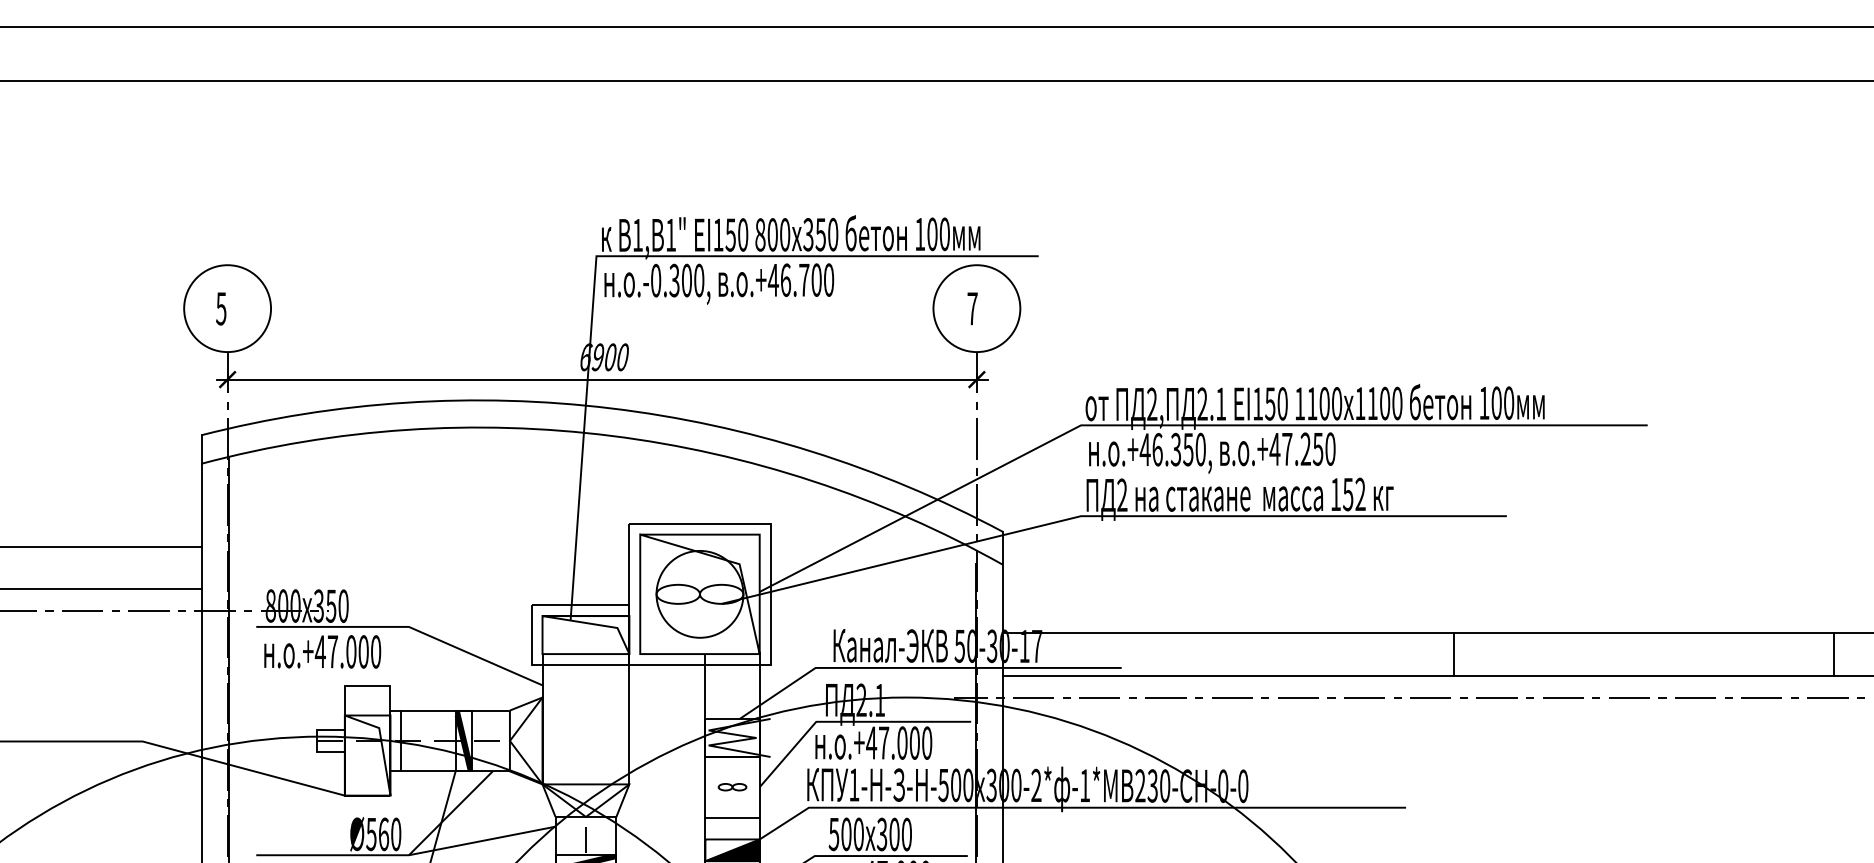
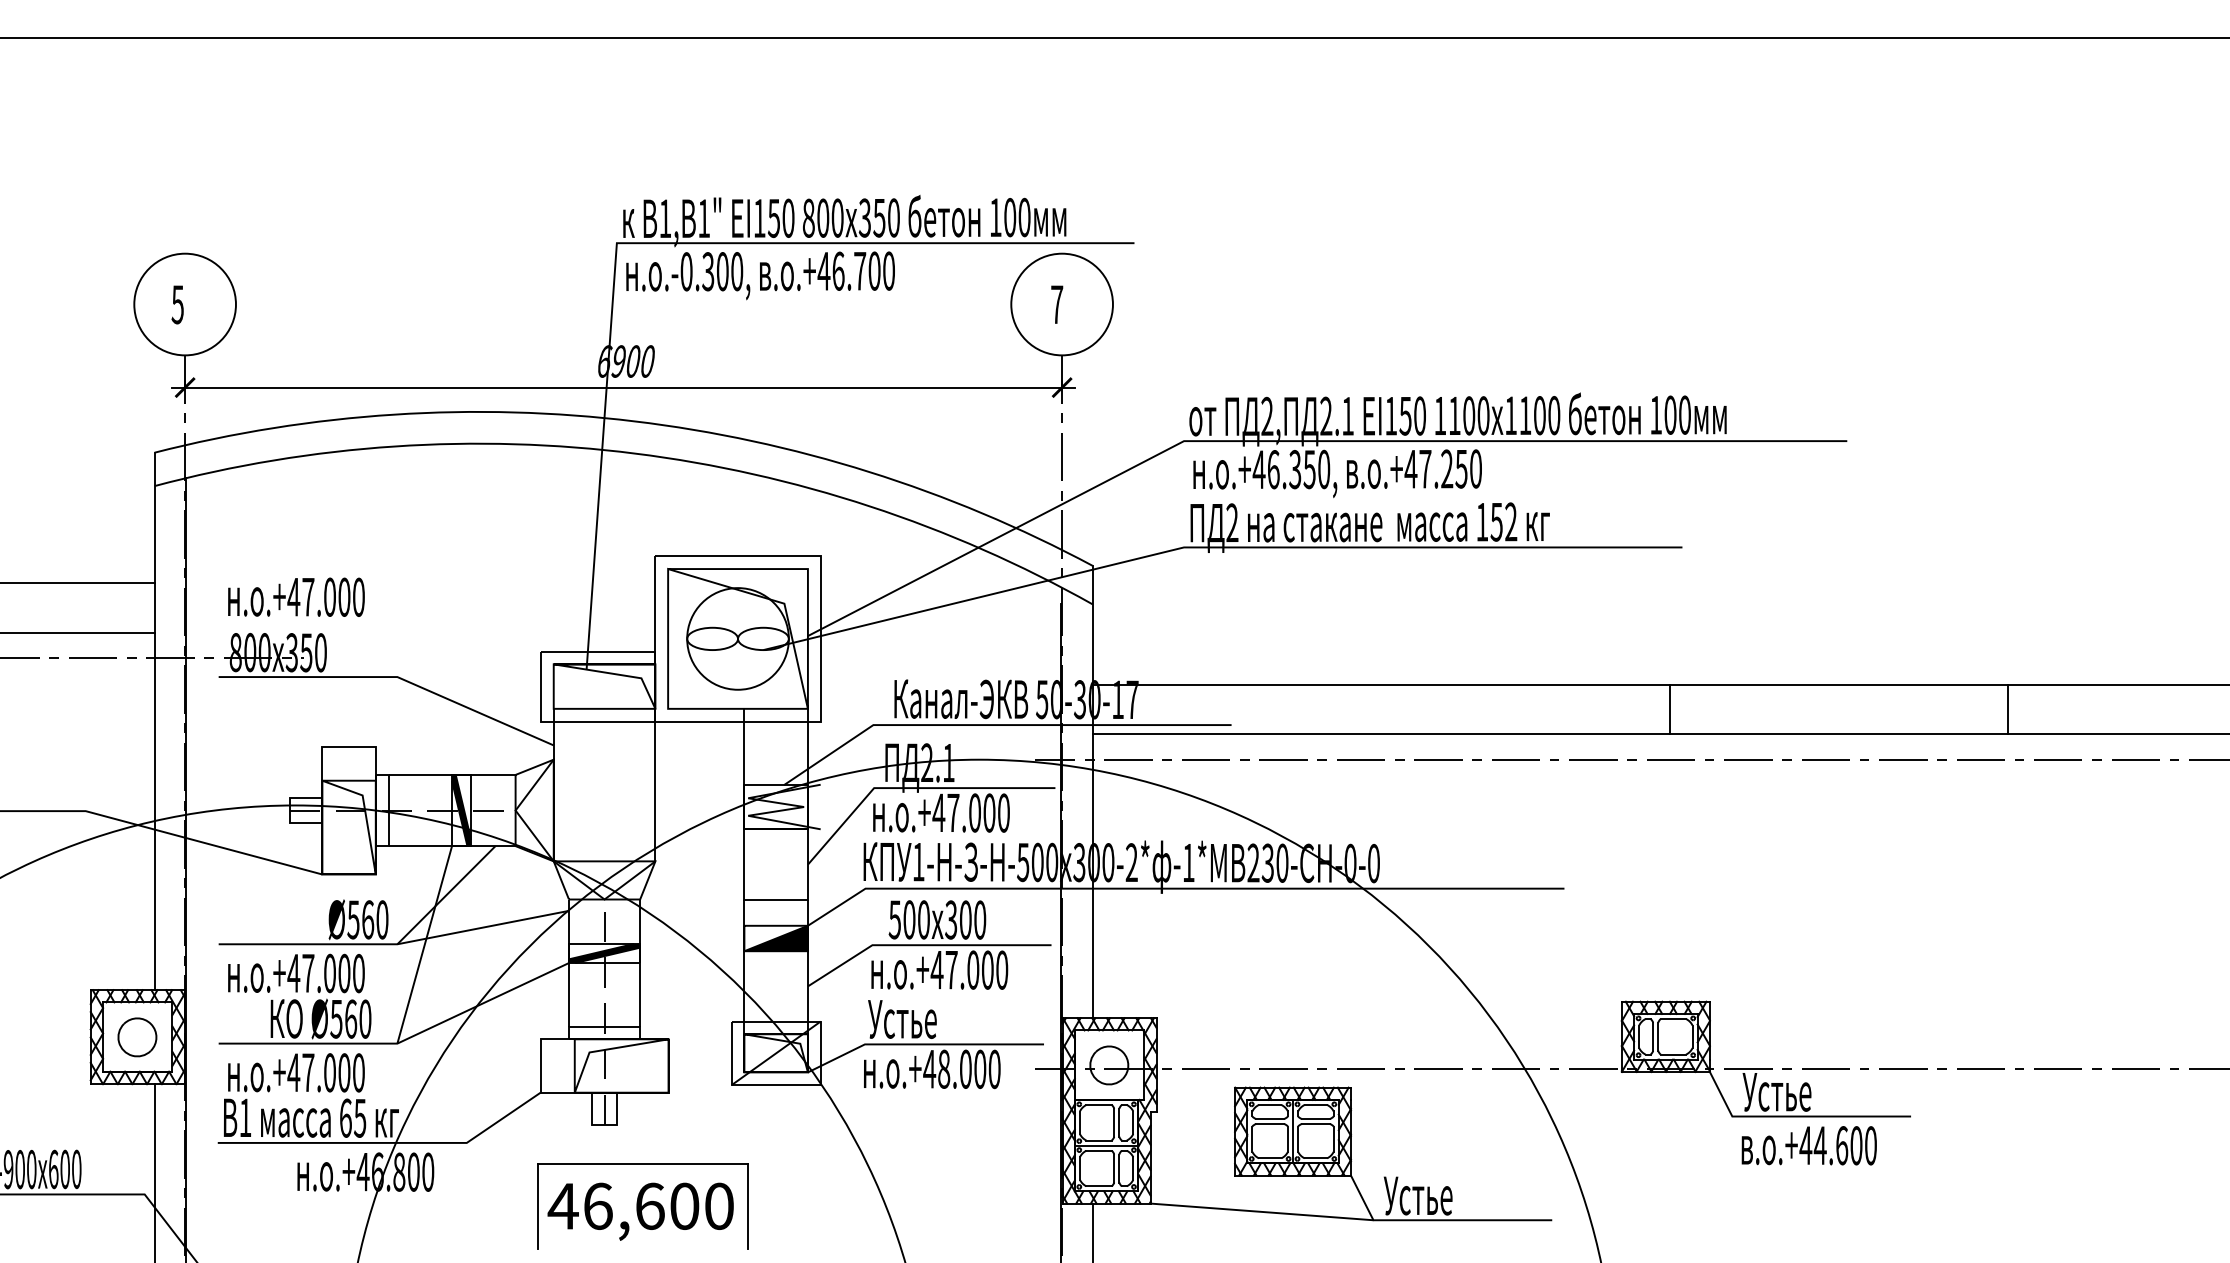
text: (322, 651) -> (296, 596), moved
line: (1453, 654) -> (1670, 709), moved
line: (1833, 654) -> (2007, 709), moved
part: (732, 787) -> (776, 864), removed

